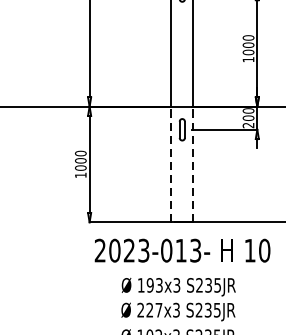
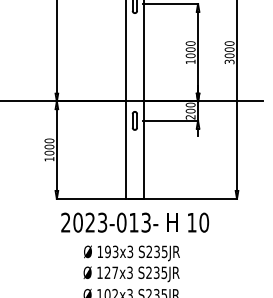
line: (171, 164) -> (125, 150), dashed -> solid
line: (193, 164) -> (144, 150), dashed -> solid
text: (140, 309) -> (99, 272), 227x3 -> 127x3

